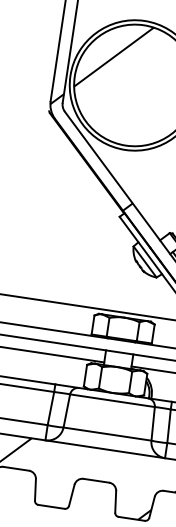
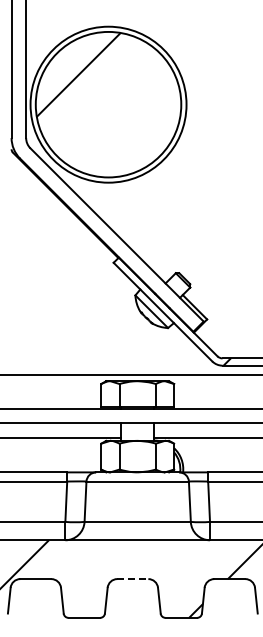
hatch: (91, 151) -> (68, 190), removed
line: (96, 481) -> (132, 579), solid -> dashed

